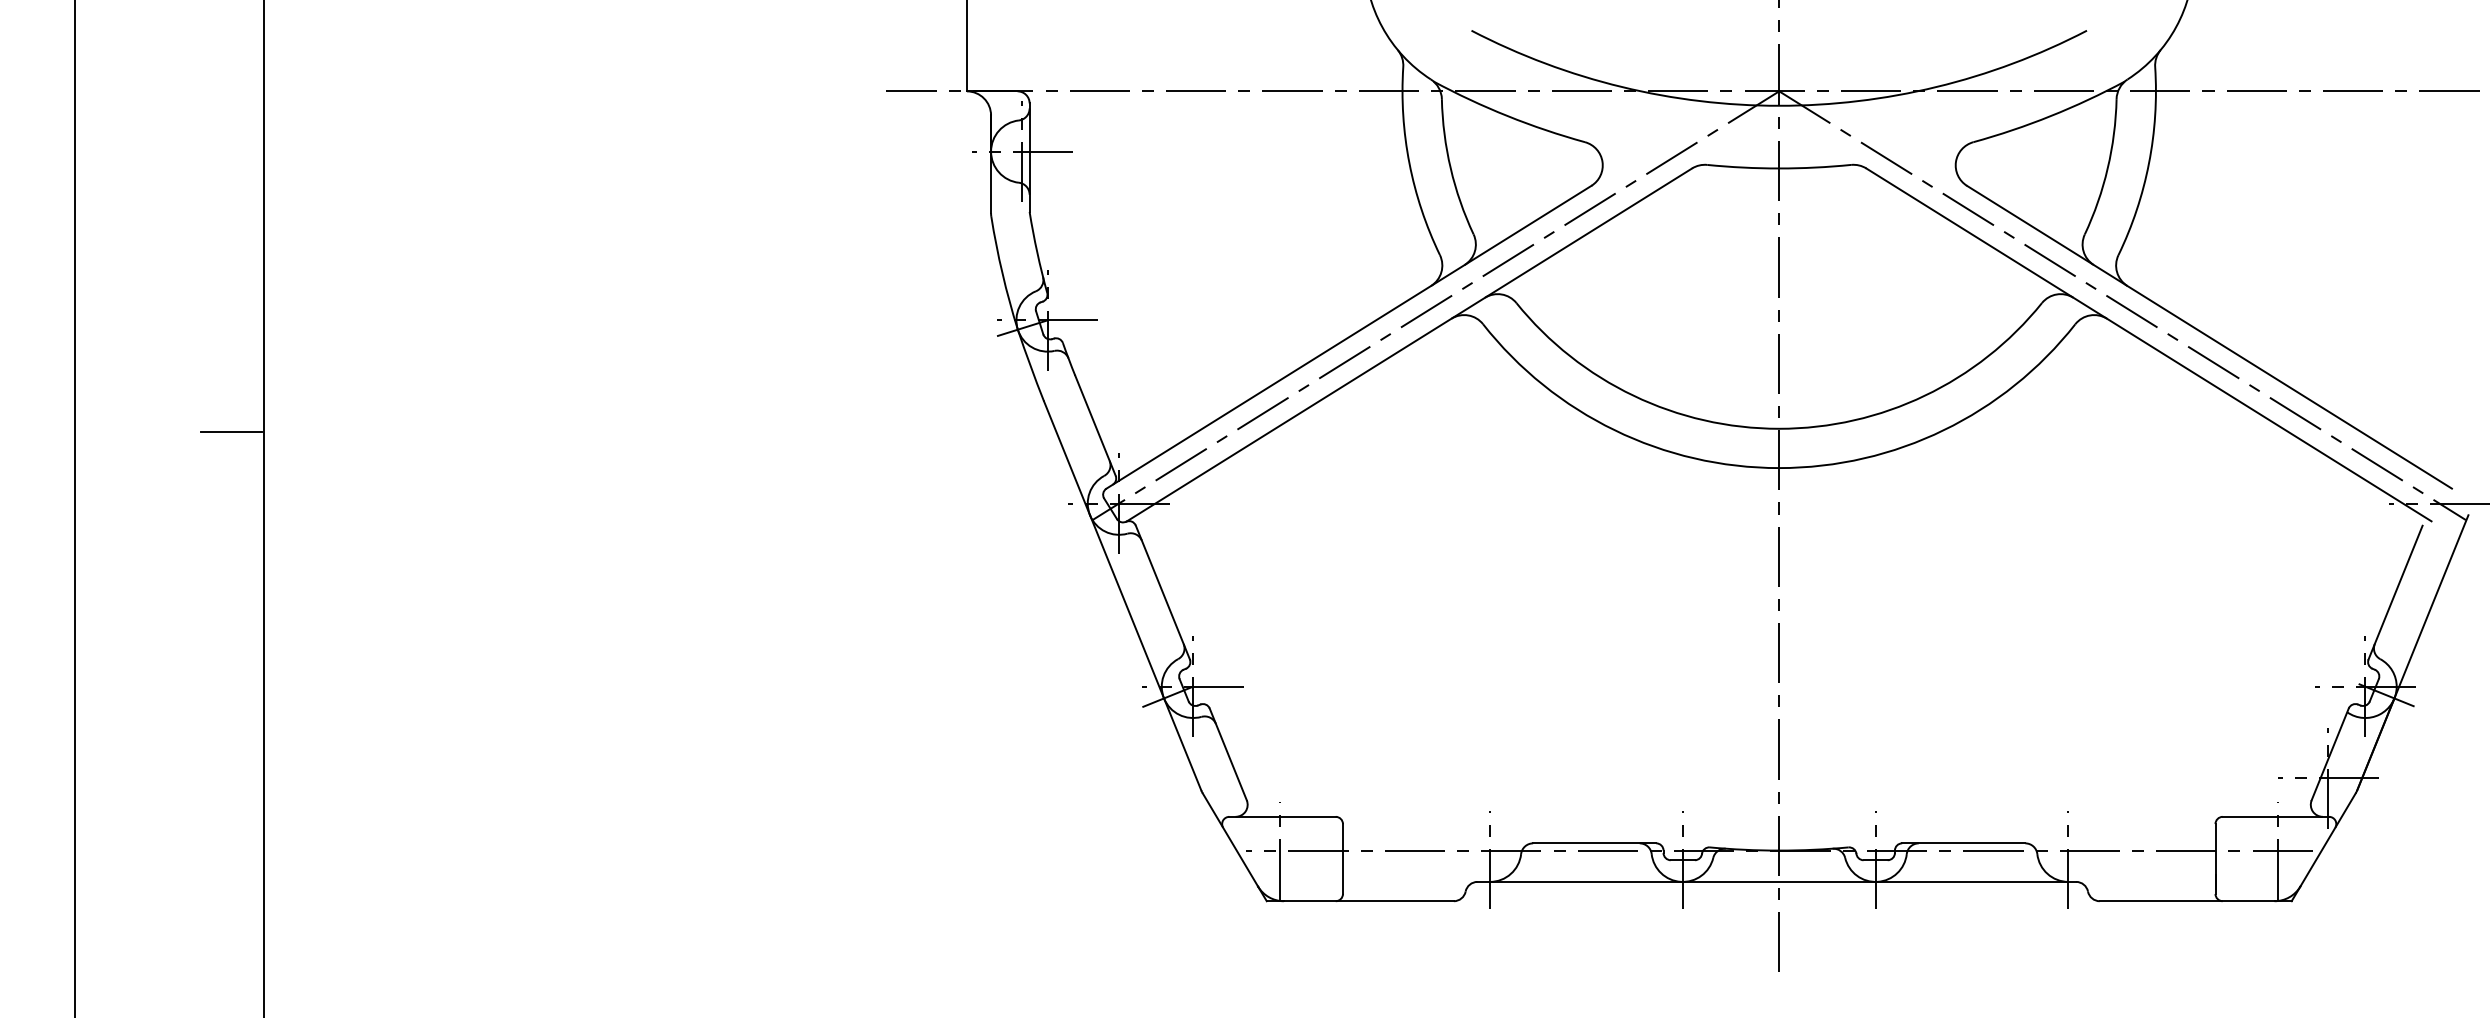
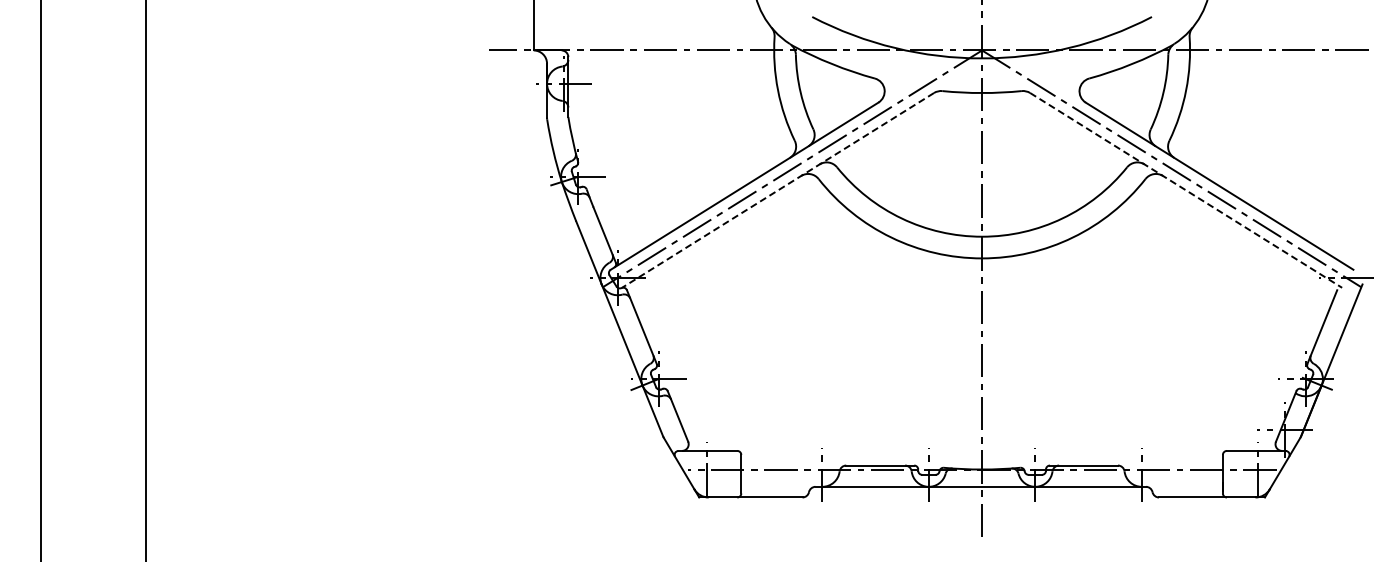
line: (1410, 345) -> (778, 190), solid -> dashed
line: (2149, 345) -> (1186, 190), solid -> dashed
line: (230, 432) -> (127, 238), removed

